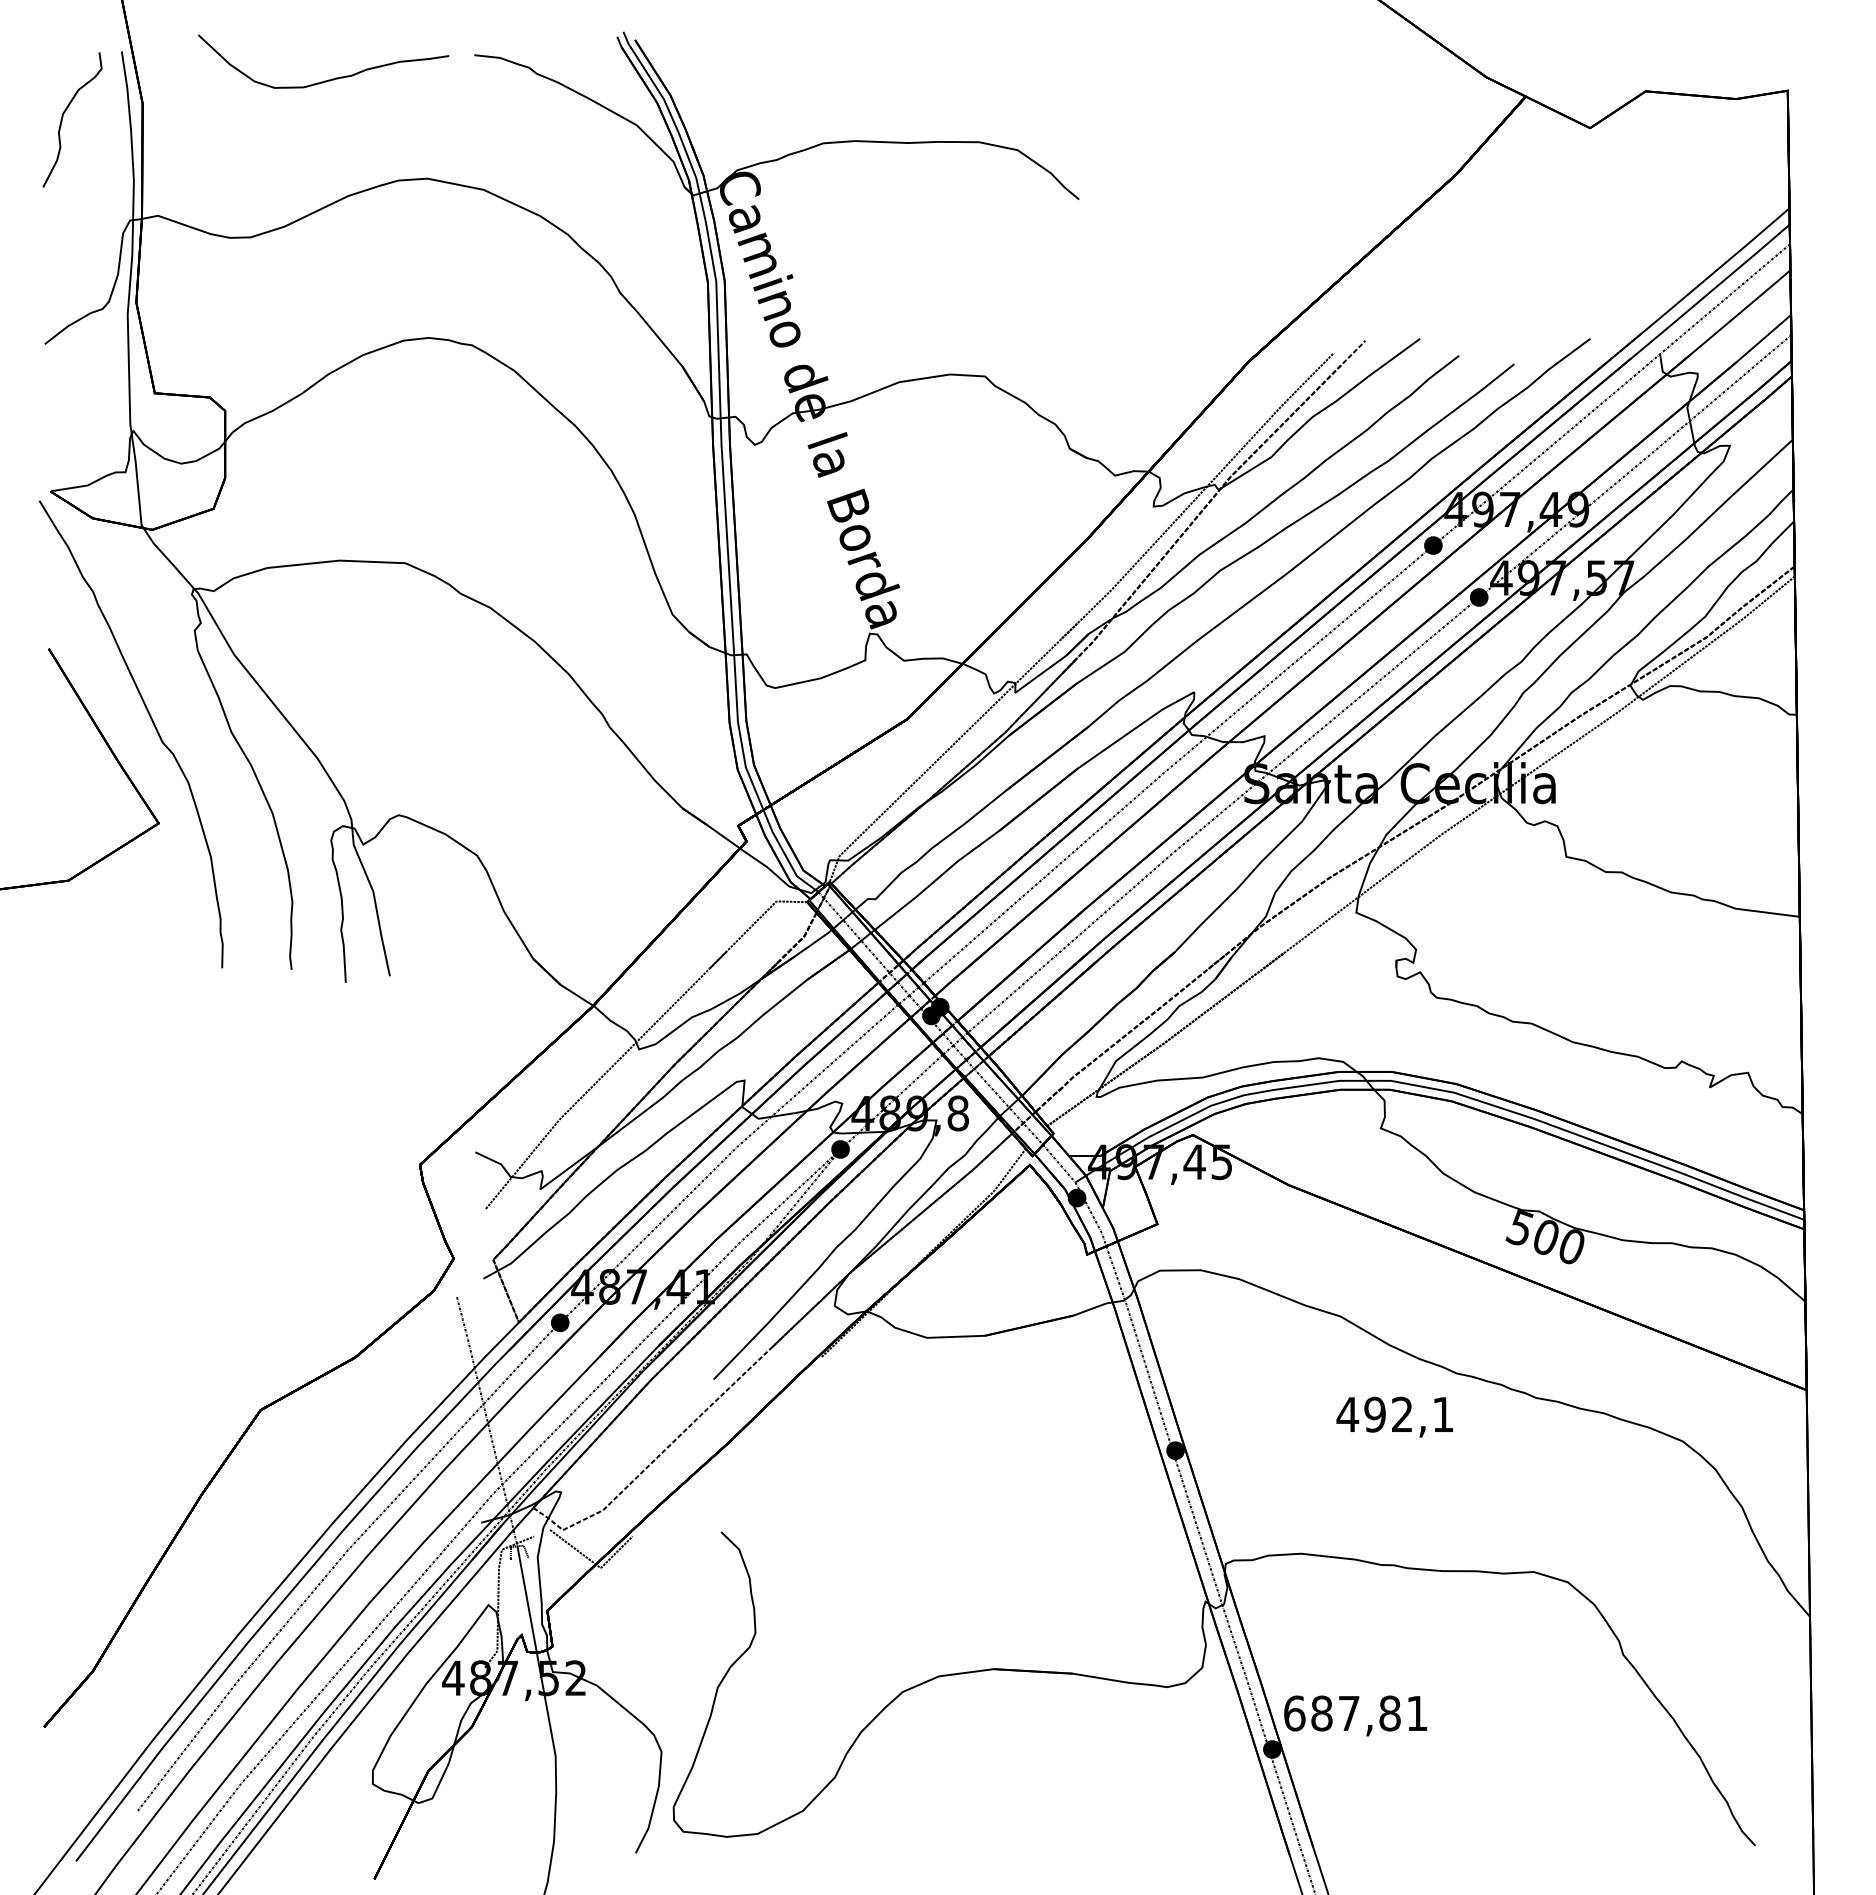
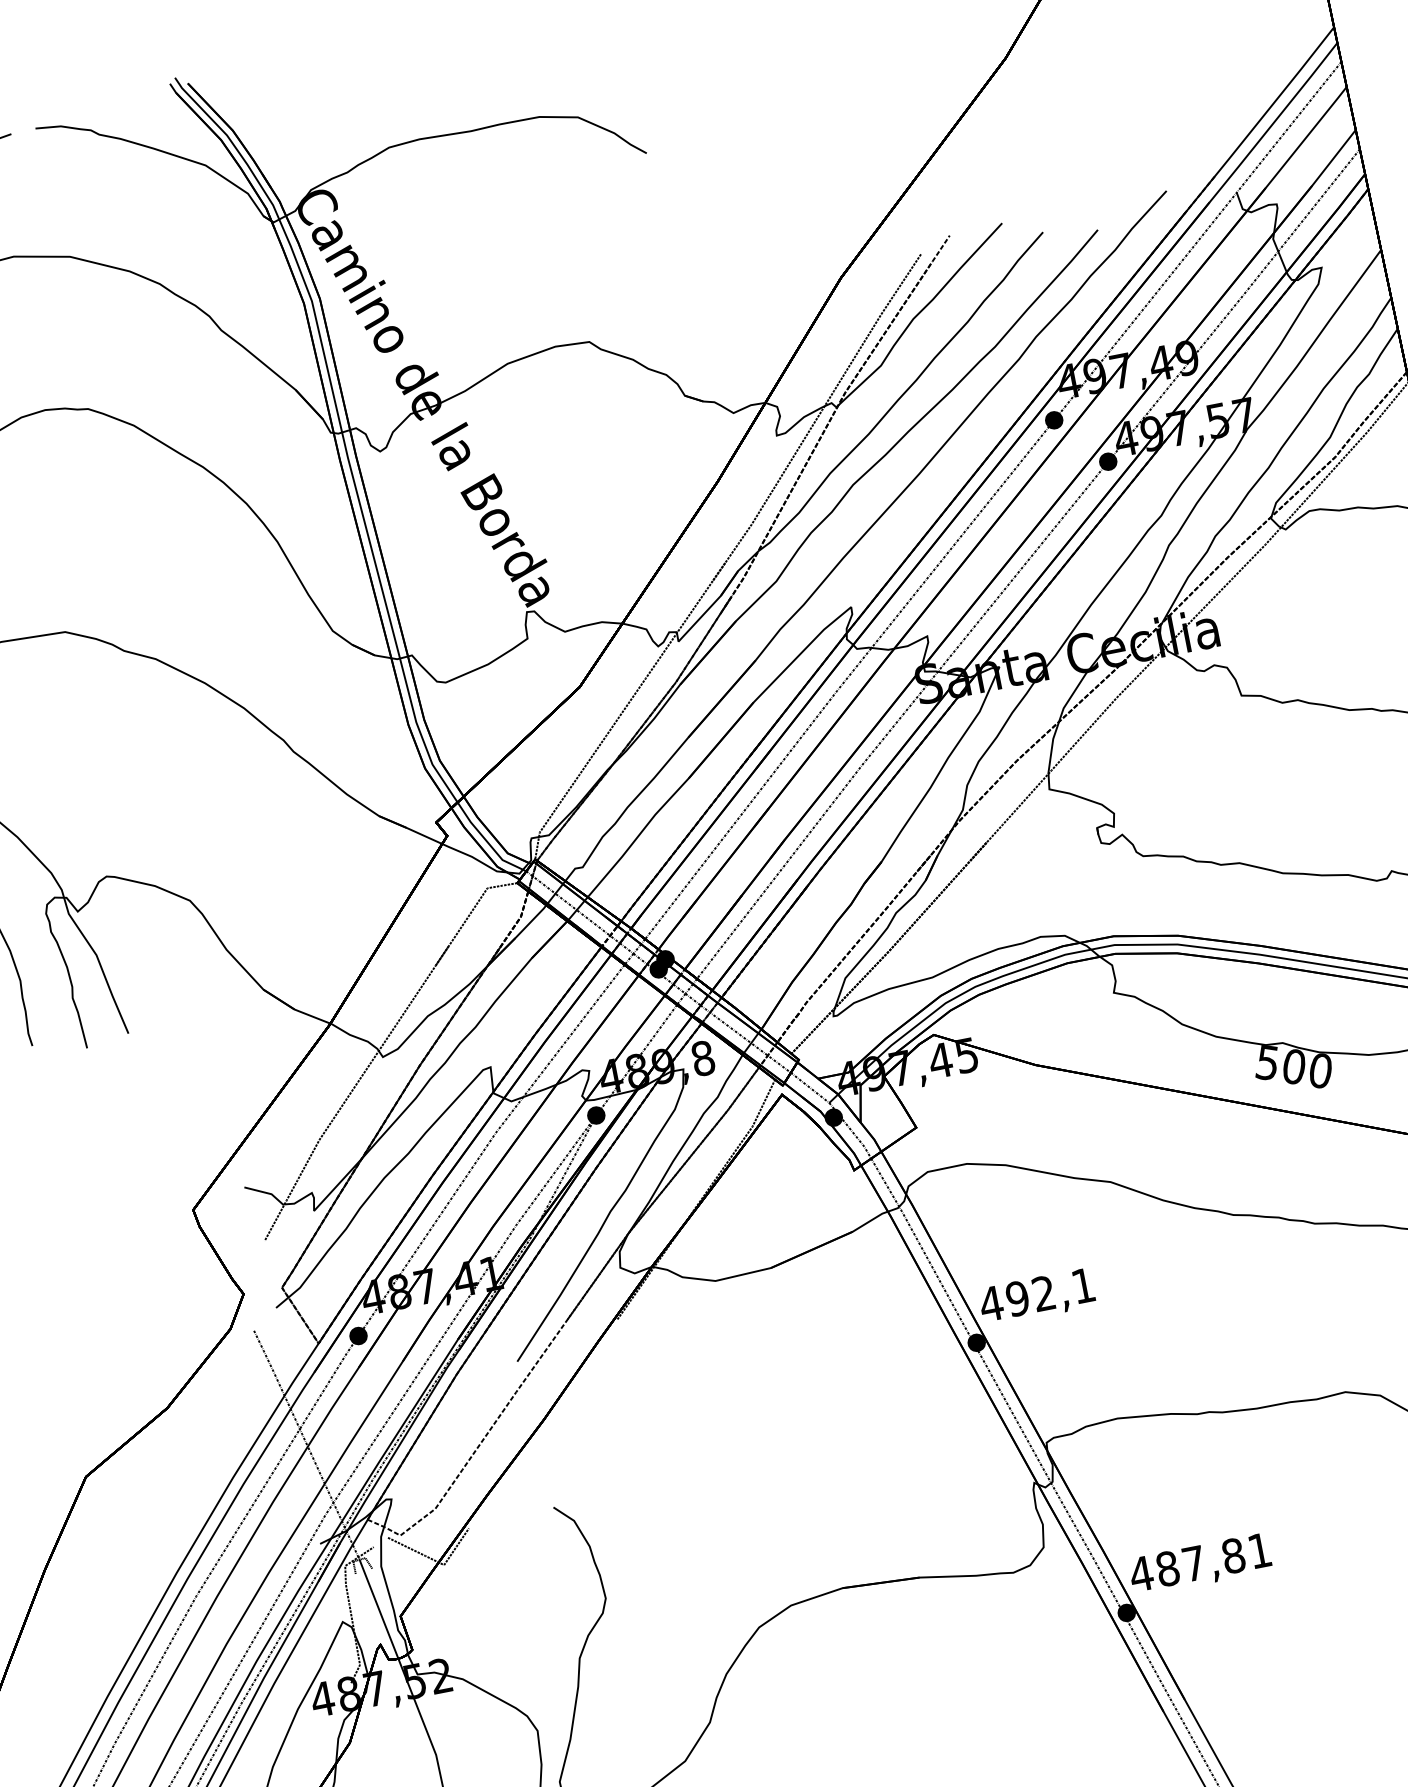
text: (1394, 1416) -> (1036, 1296), moved
text: (1294, 1713) -> (1141, 1574), 687,81 -> 487,81

